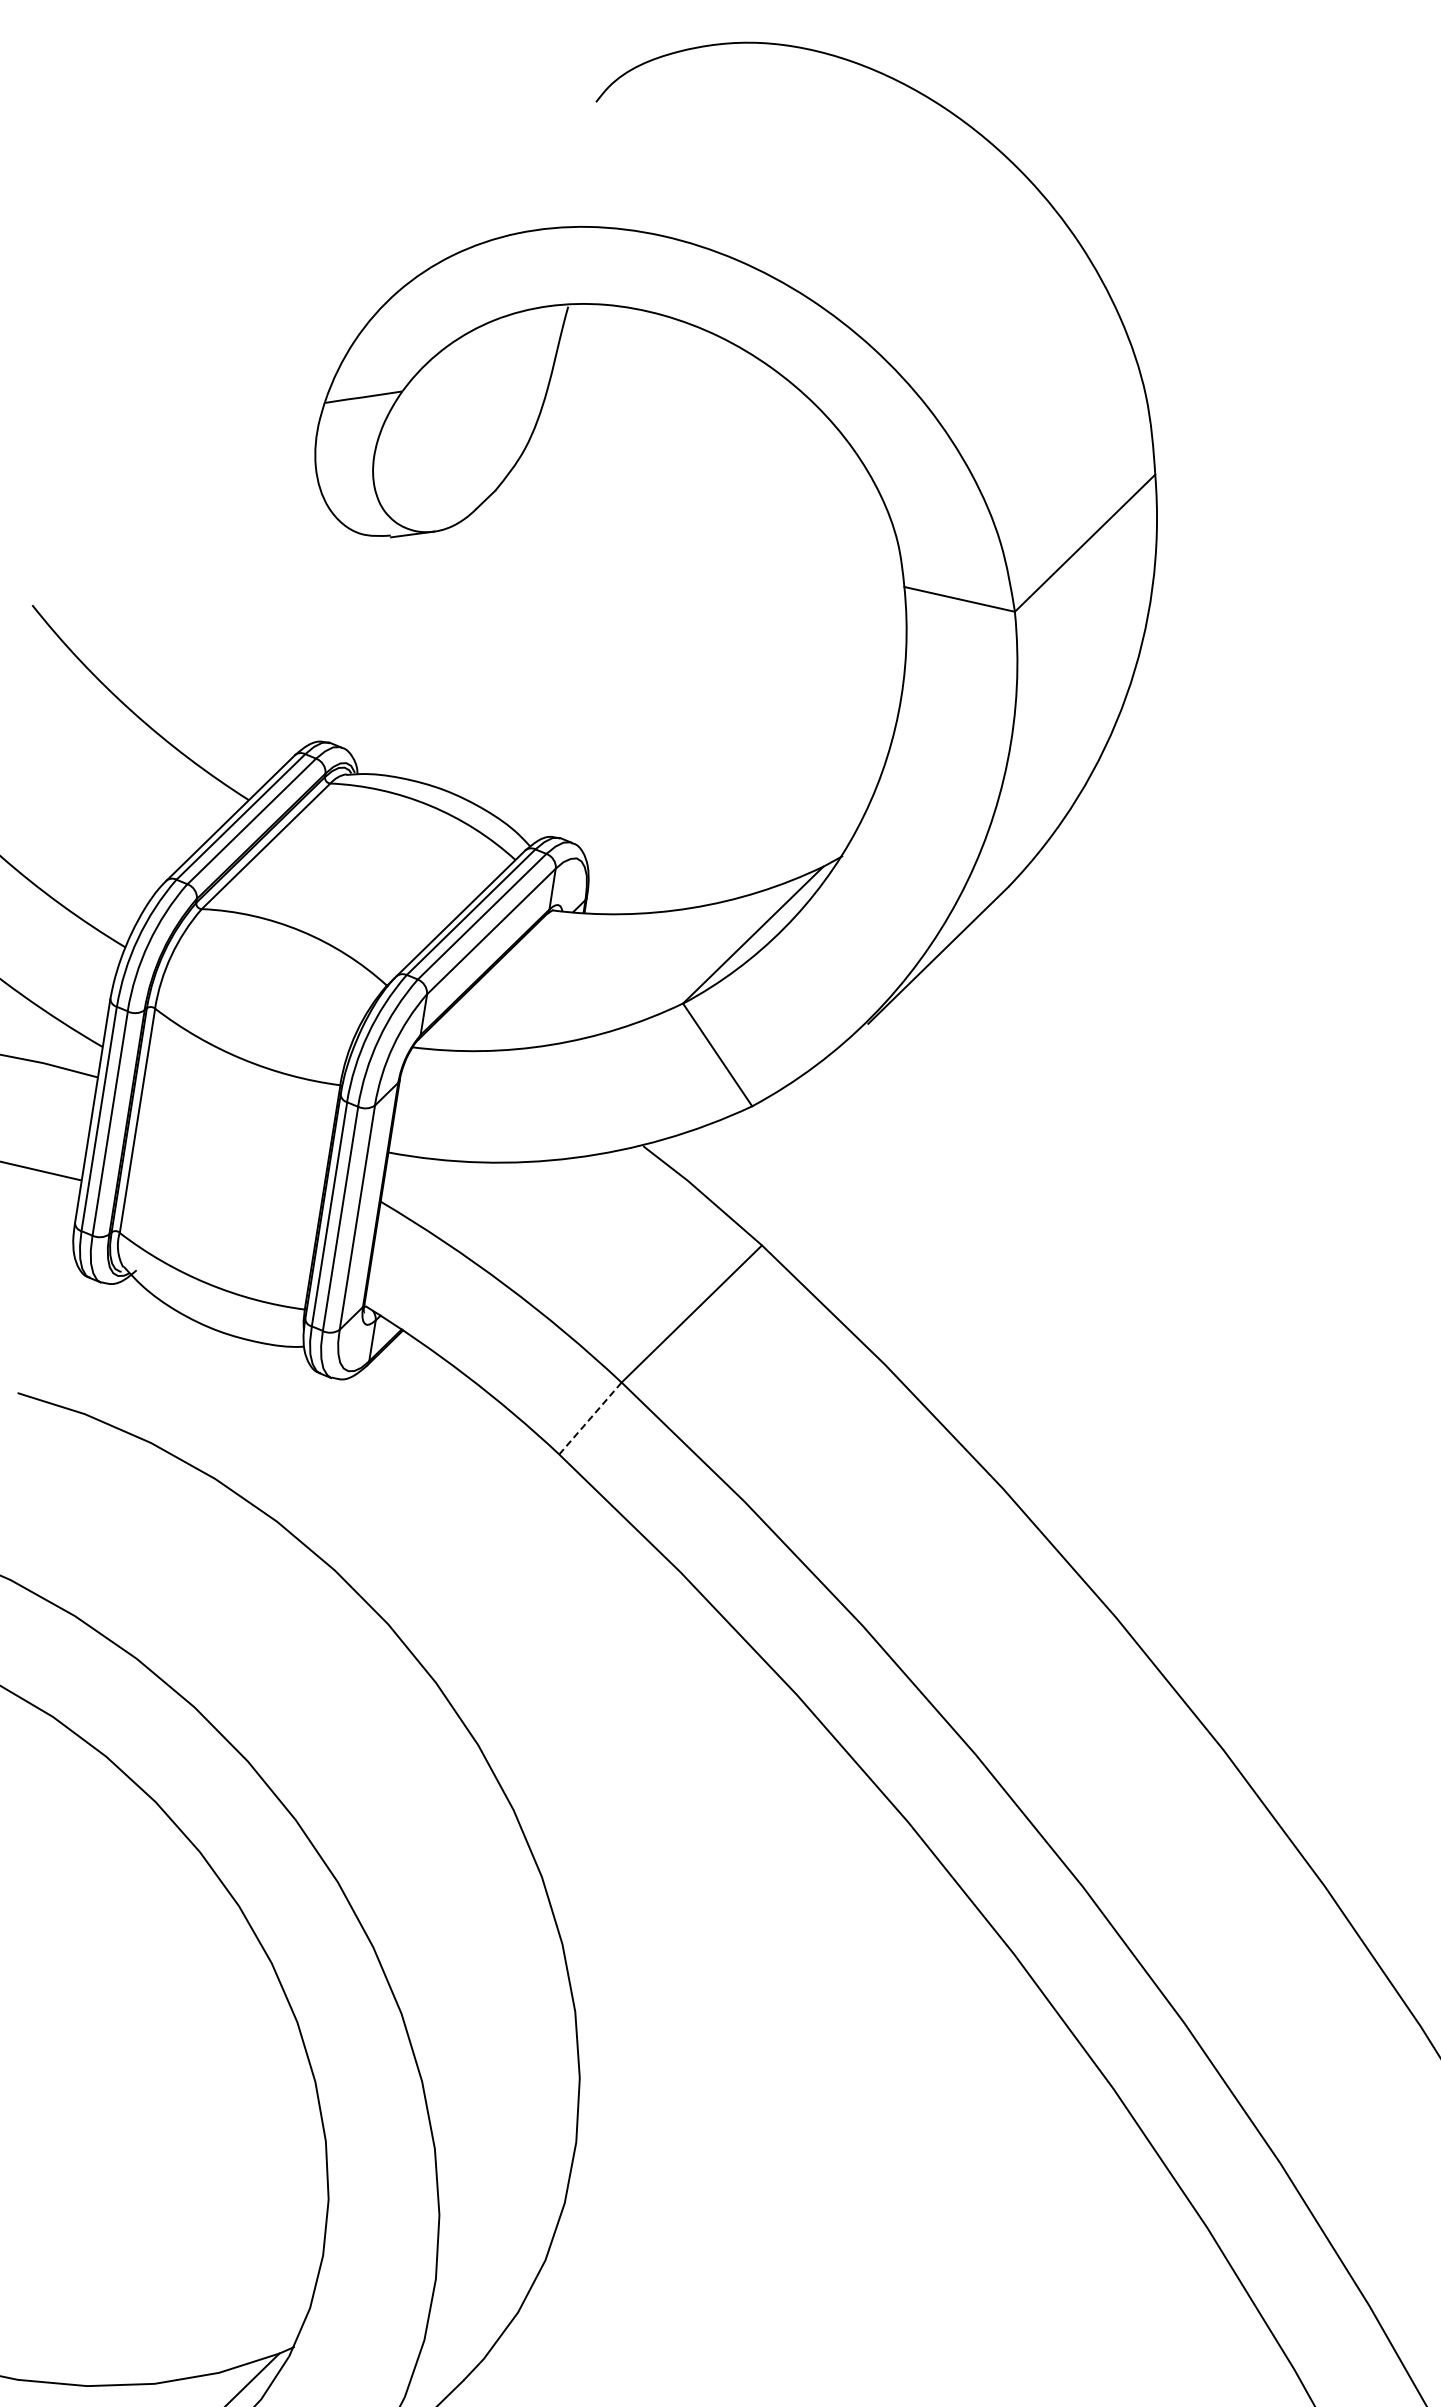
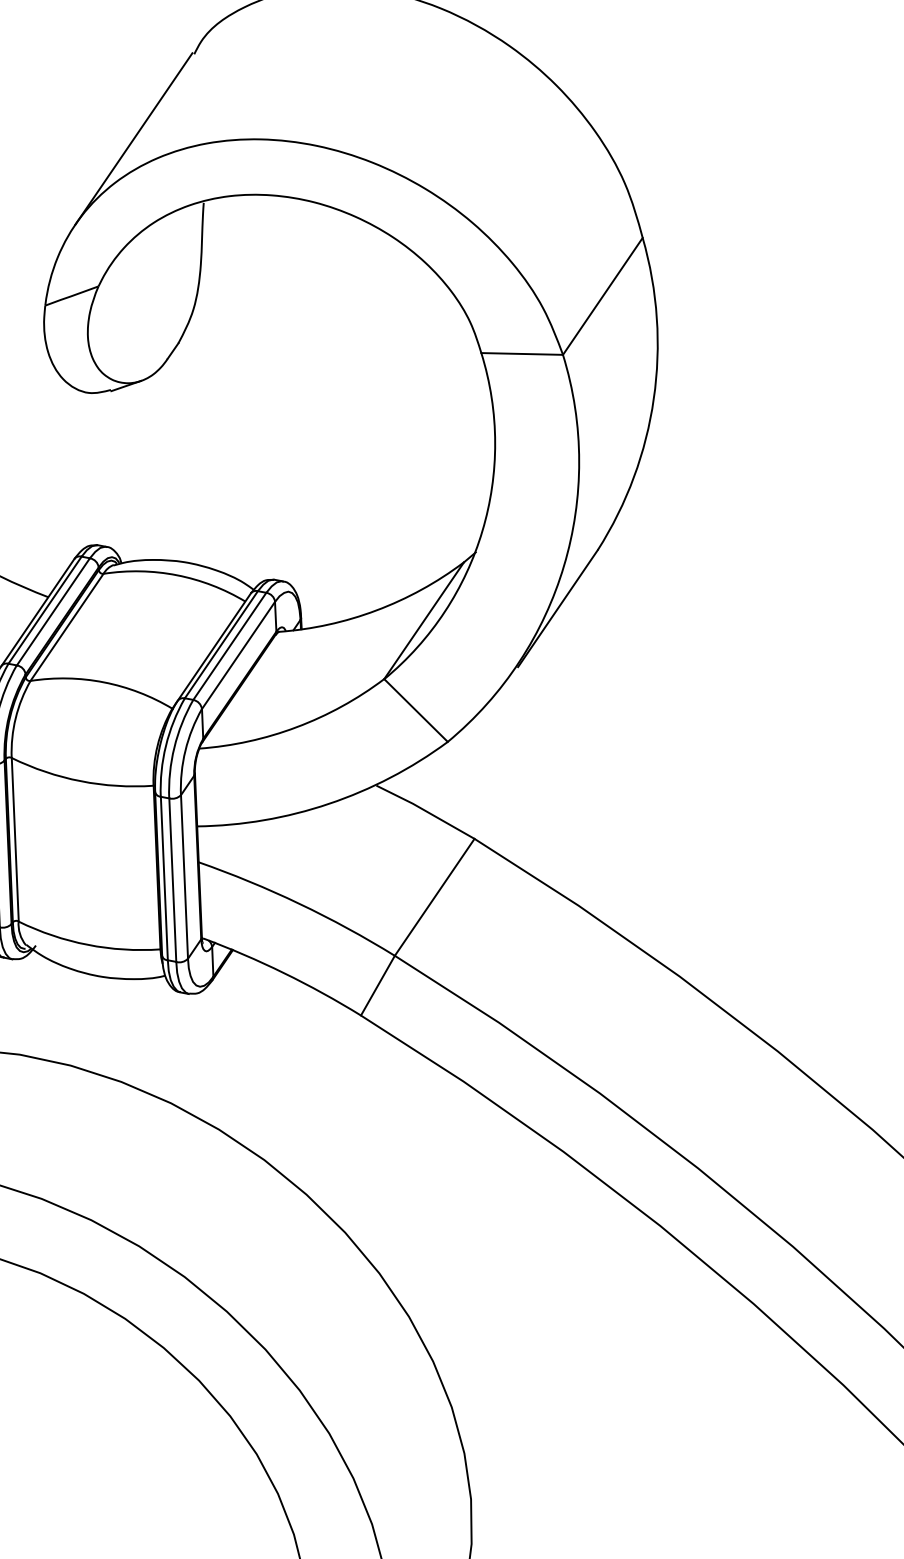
line: (490, 200) -> (133, 138), added
line: (590, 1418) -> (377, 985), dashed -> solid

